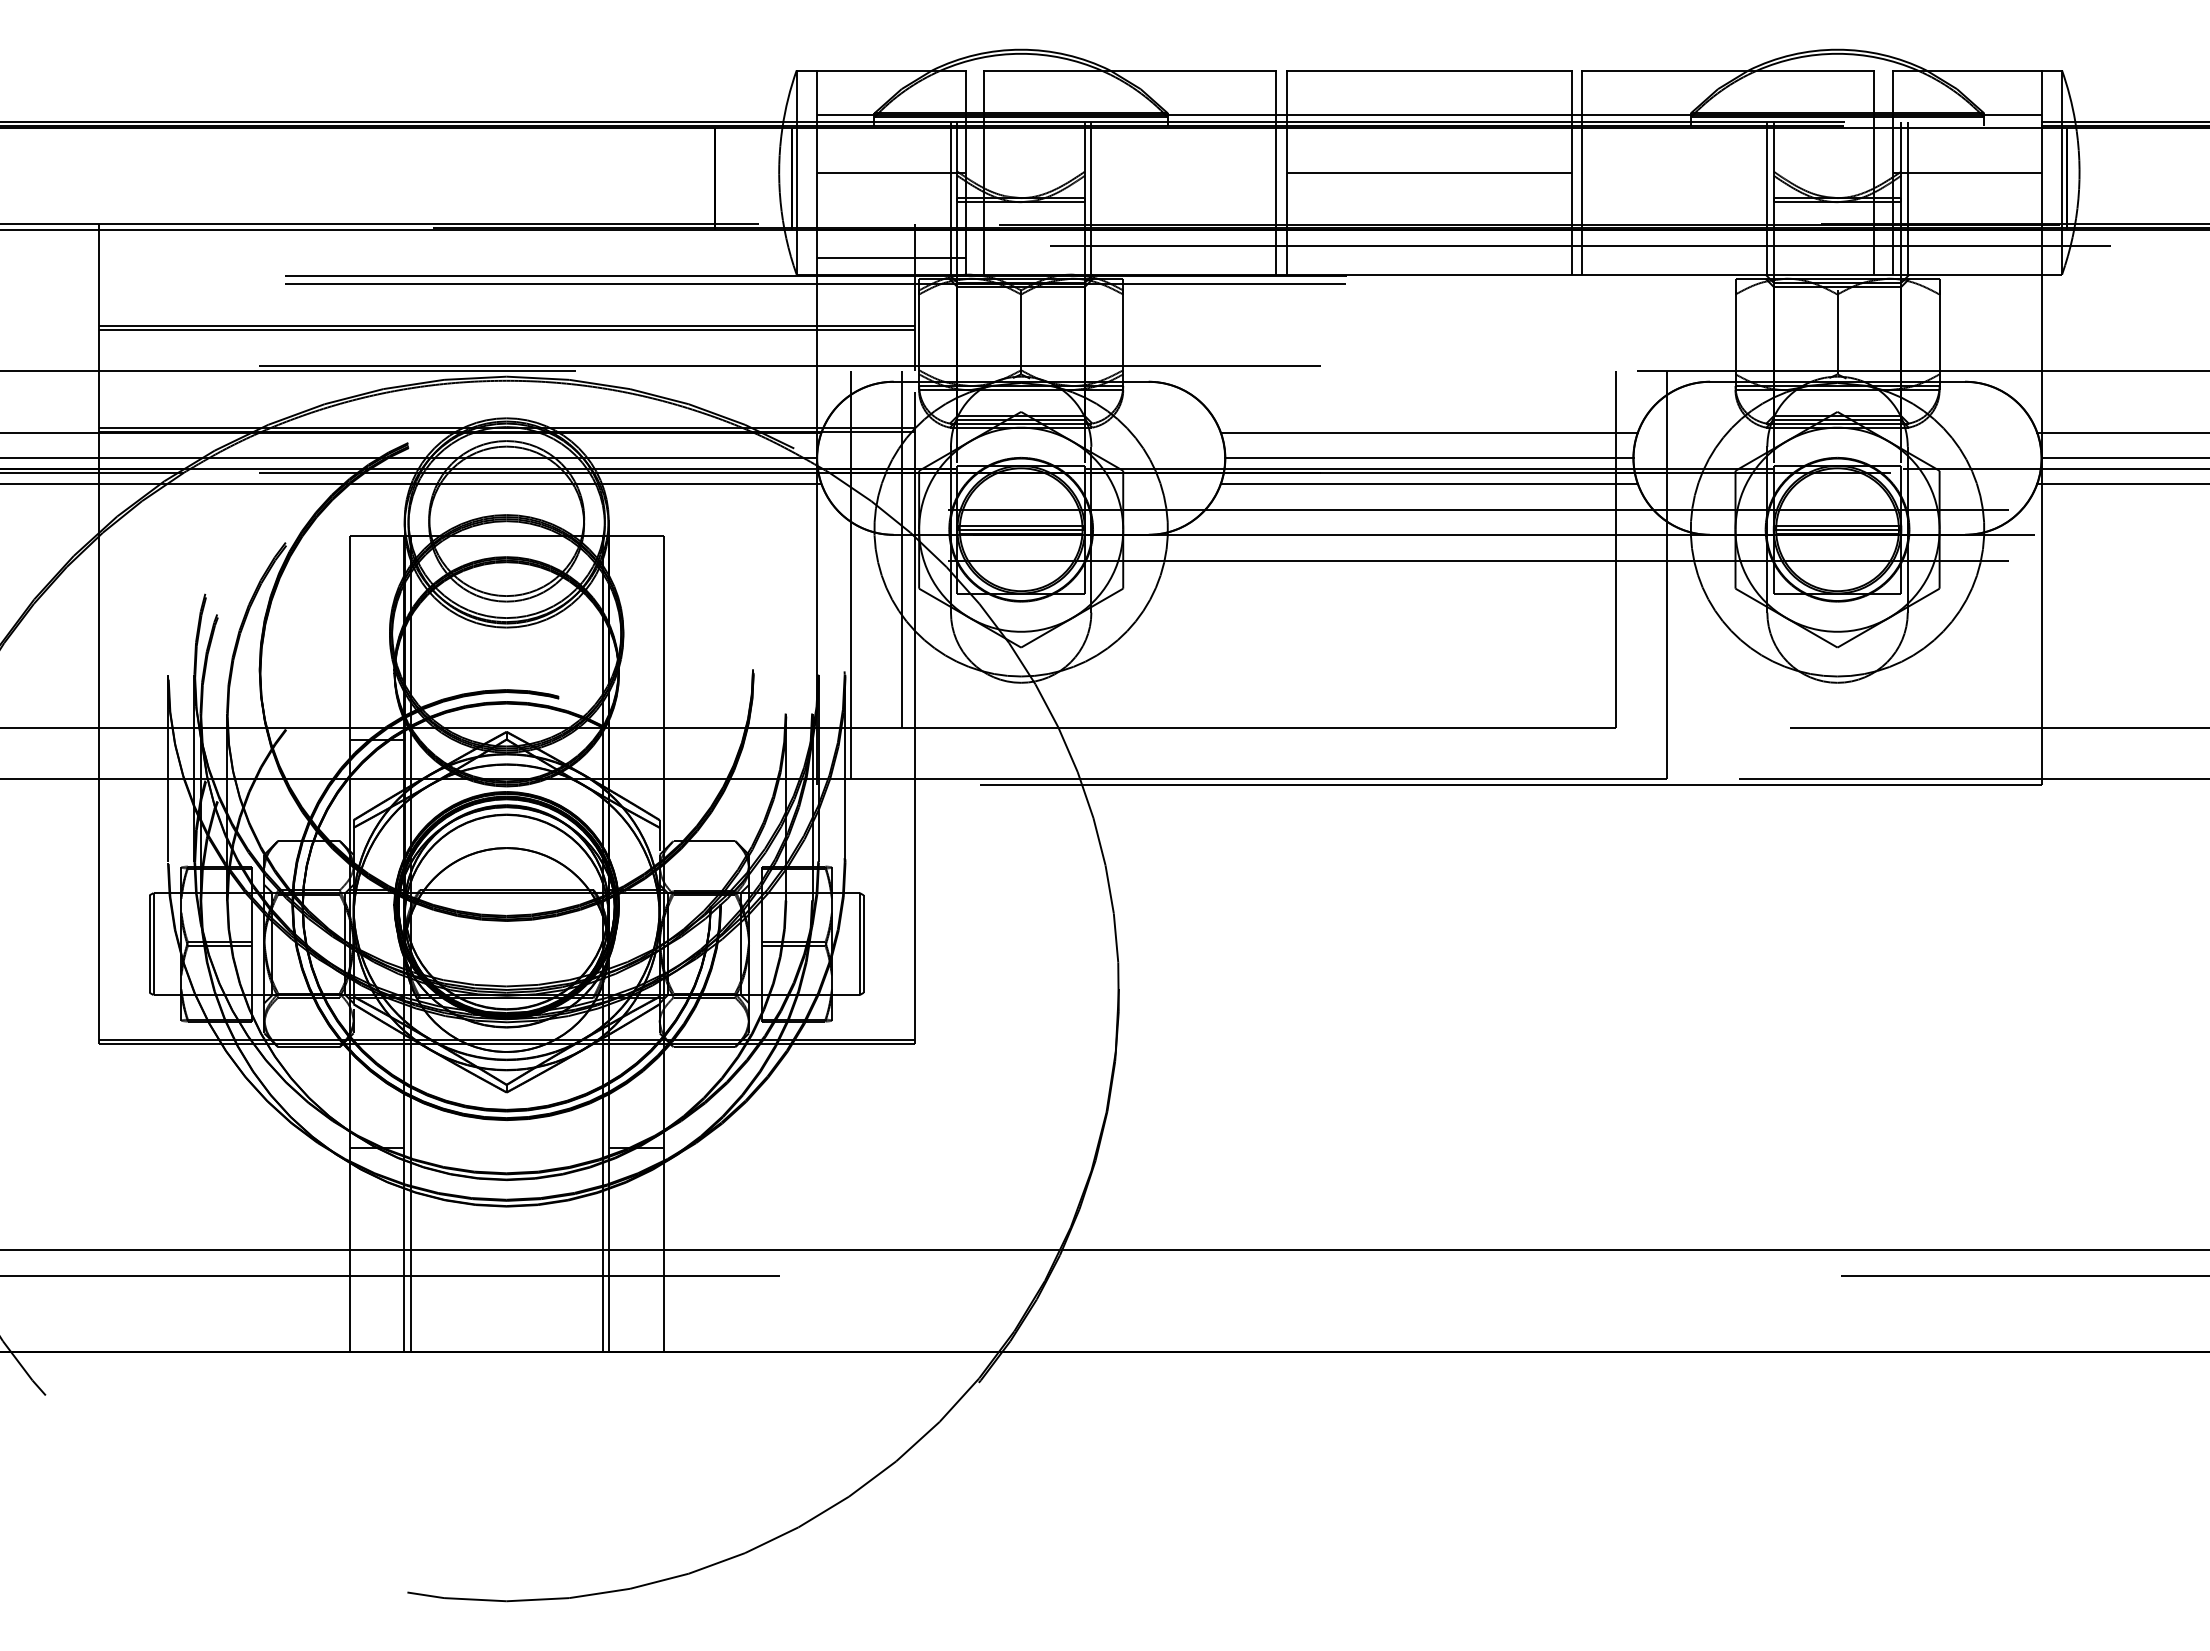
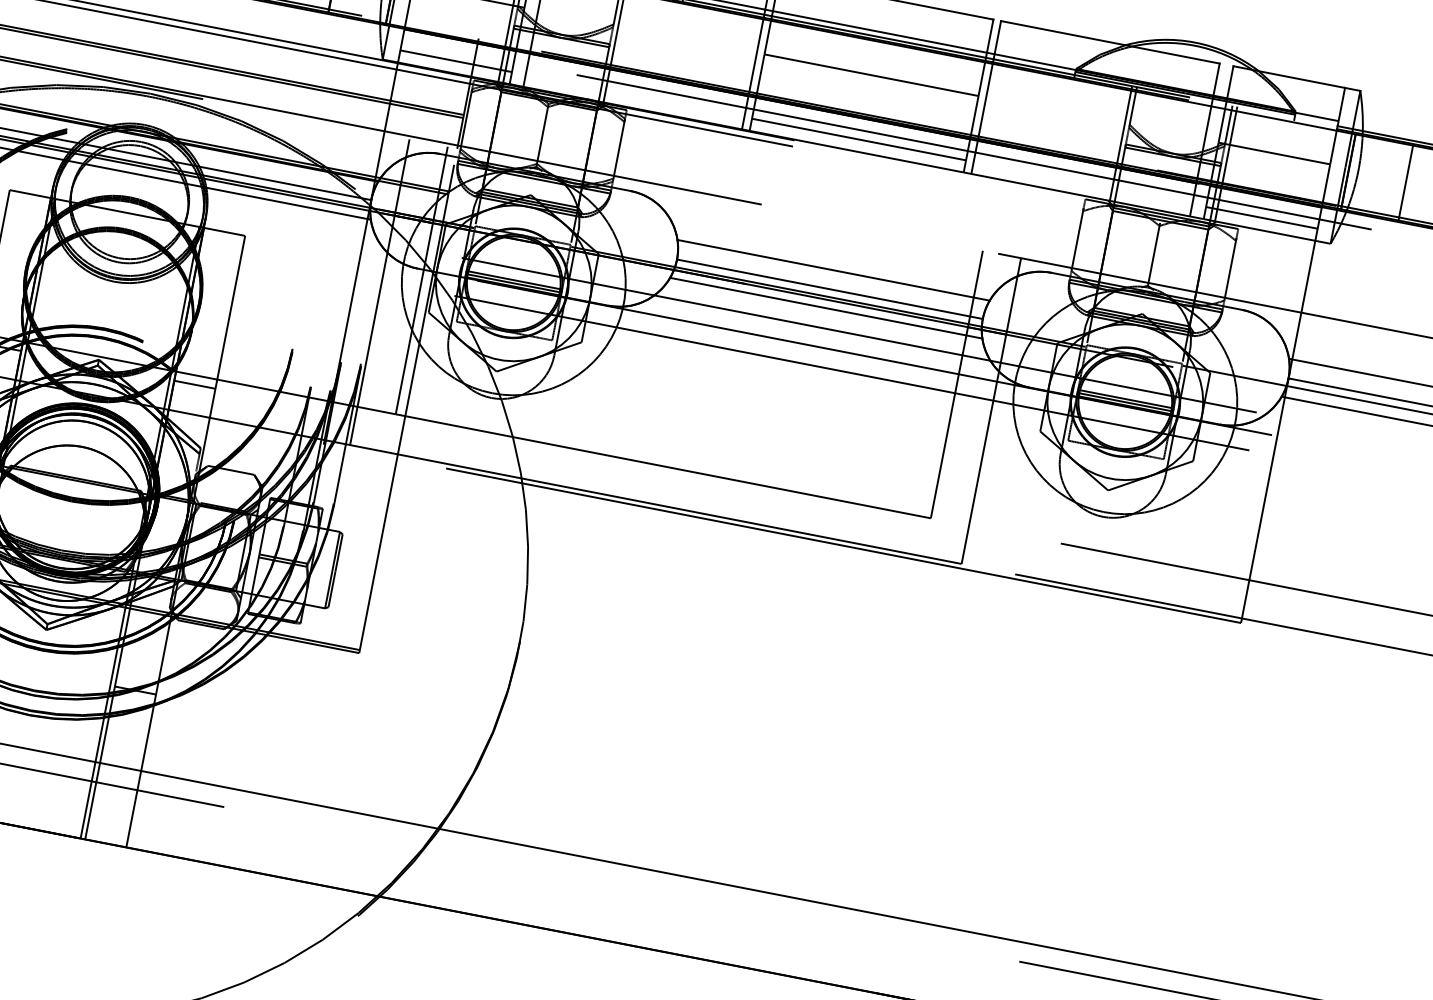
line: (2143, 178) -> (1405, 183), added
line: (1429, 258) -> (859, 139), added
line: (1966, 258) -> (1261, 217), added
line: (635, 739) -> (194, 384), added

